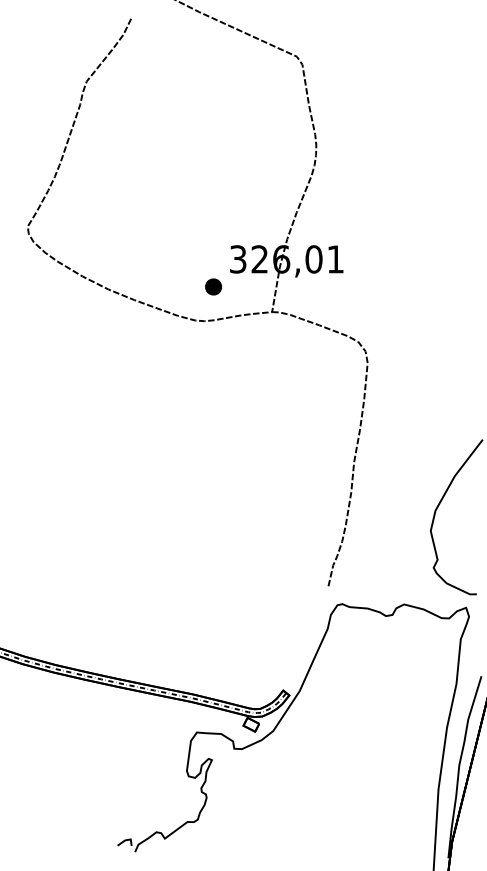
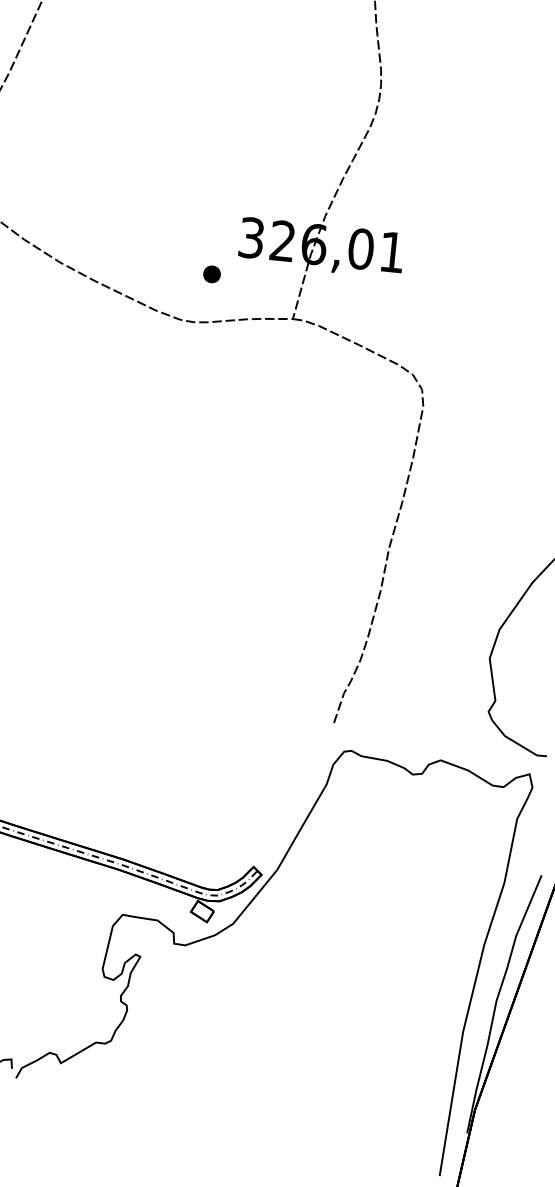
part: (213, 287) -> (211, 274), size x0.71

